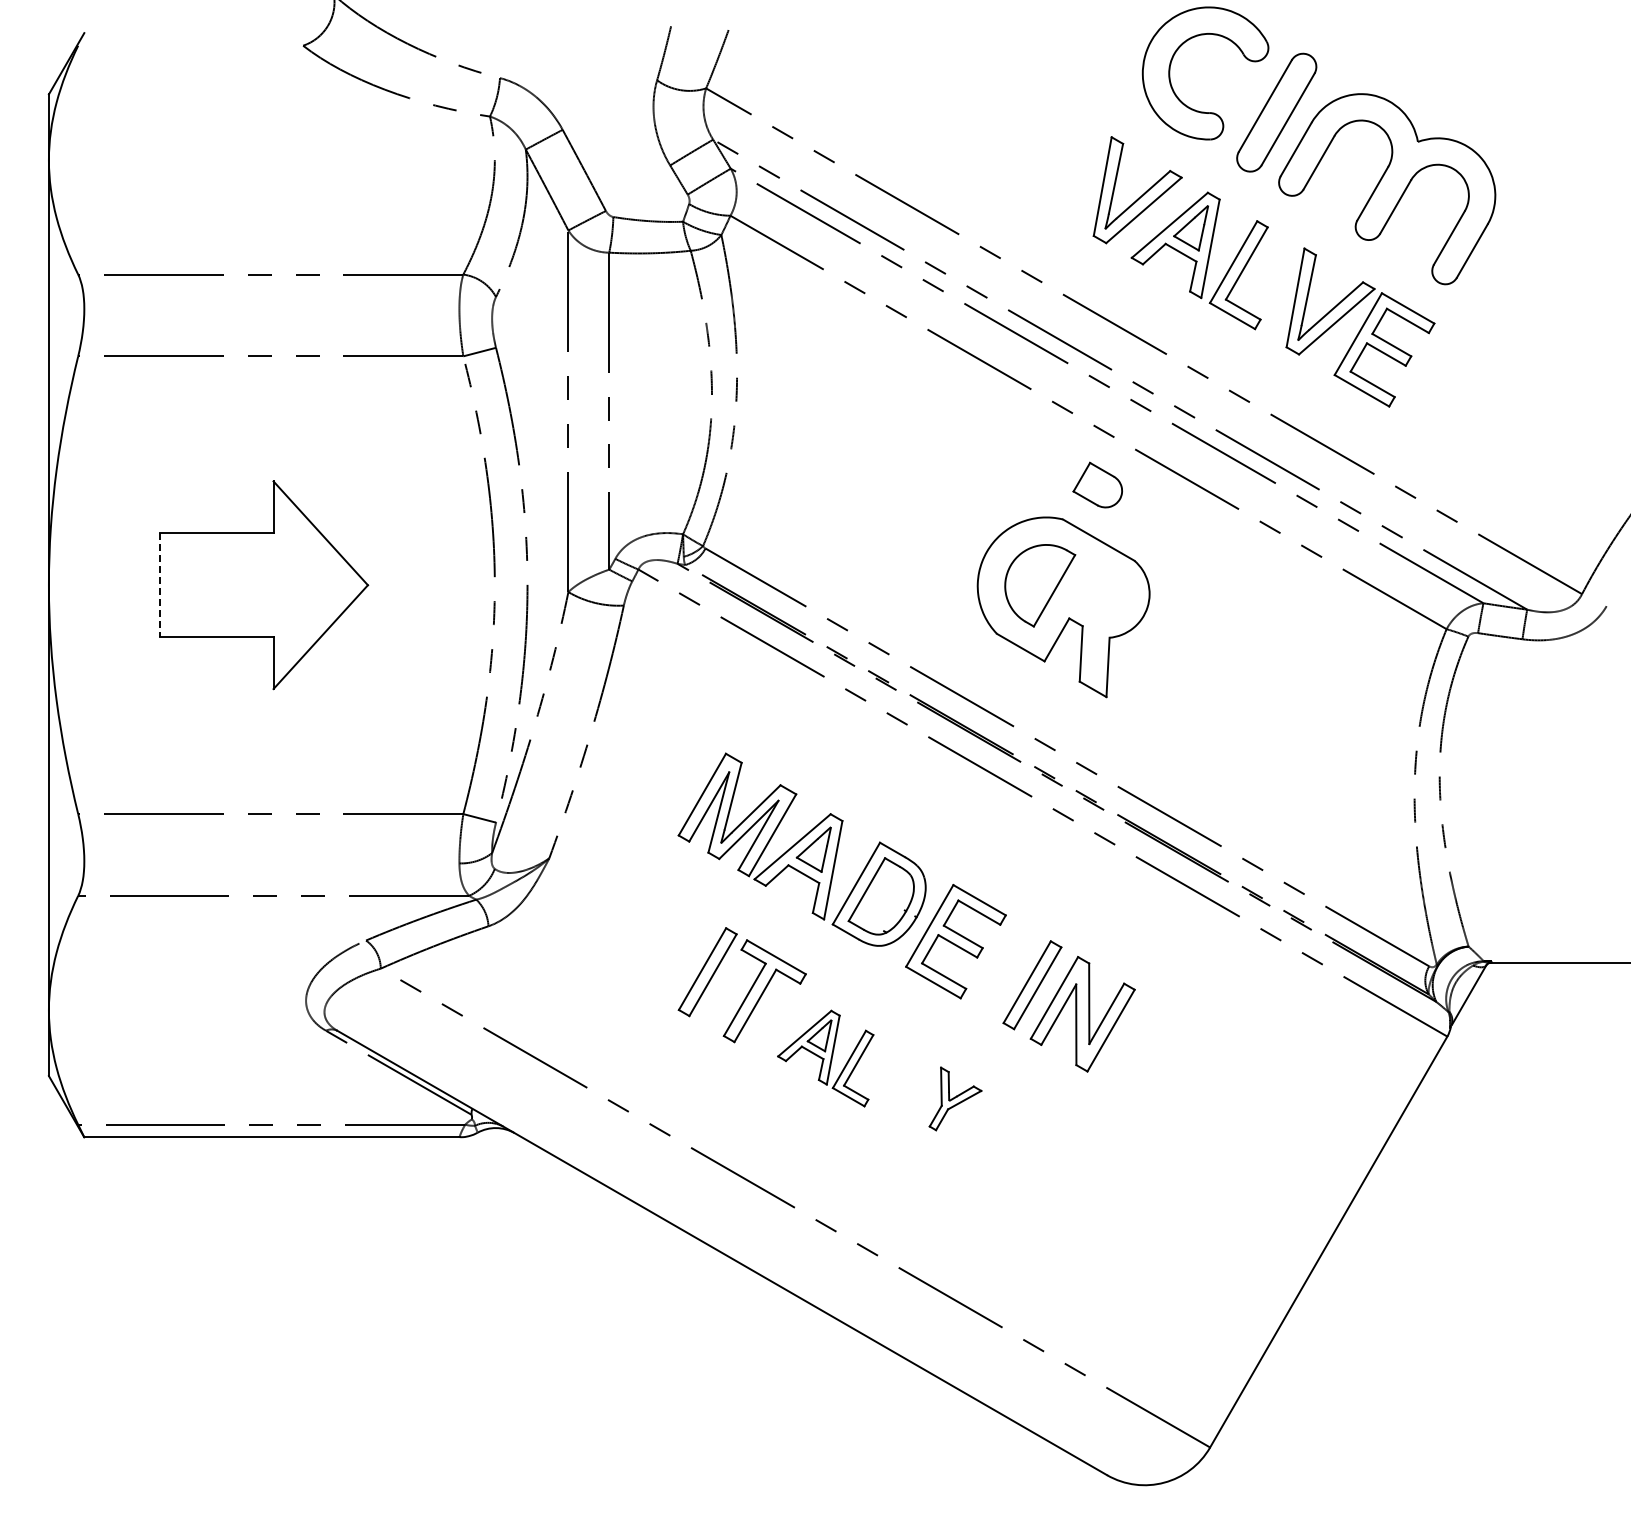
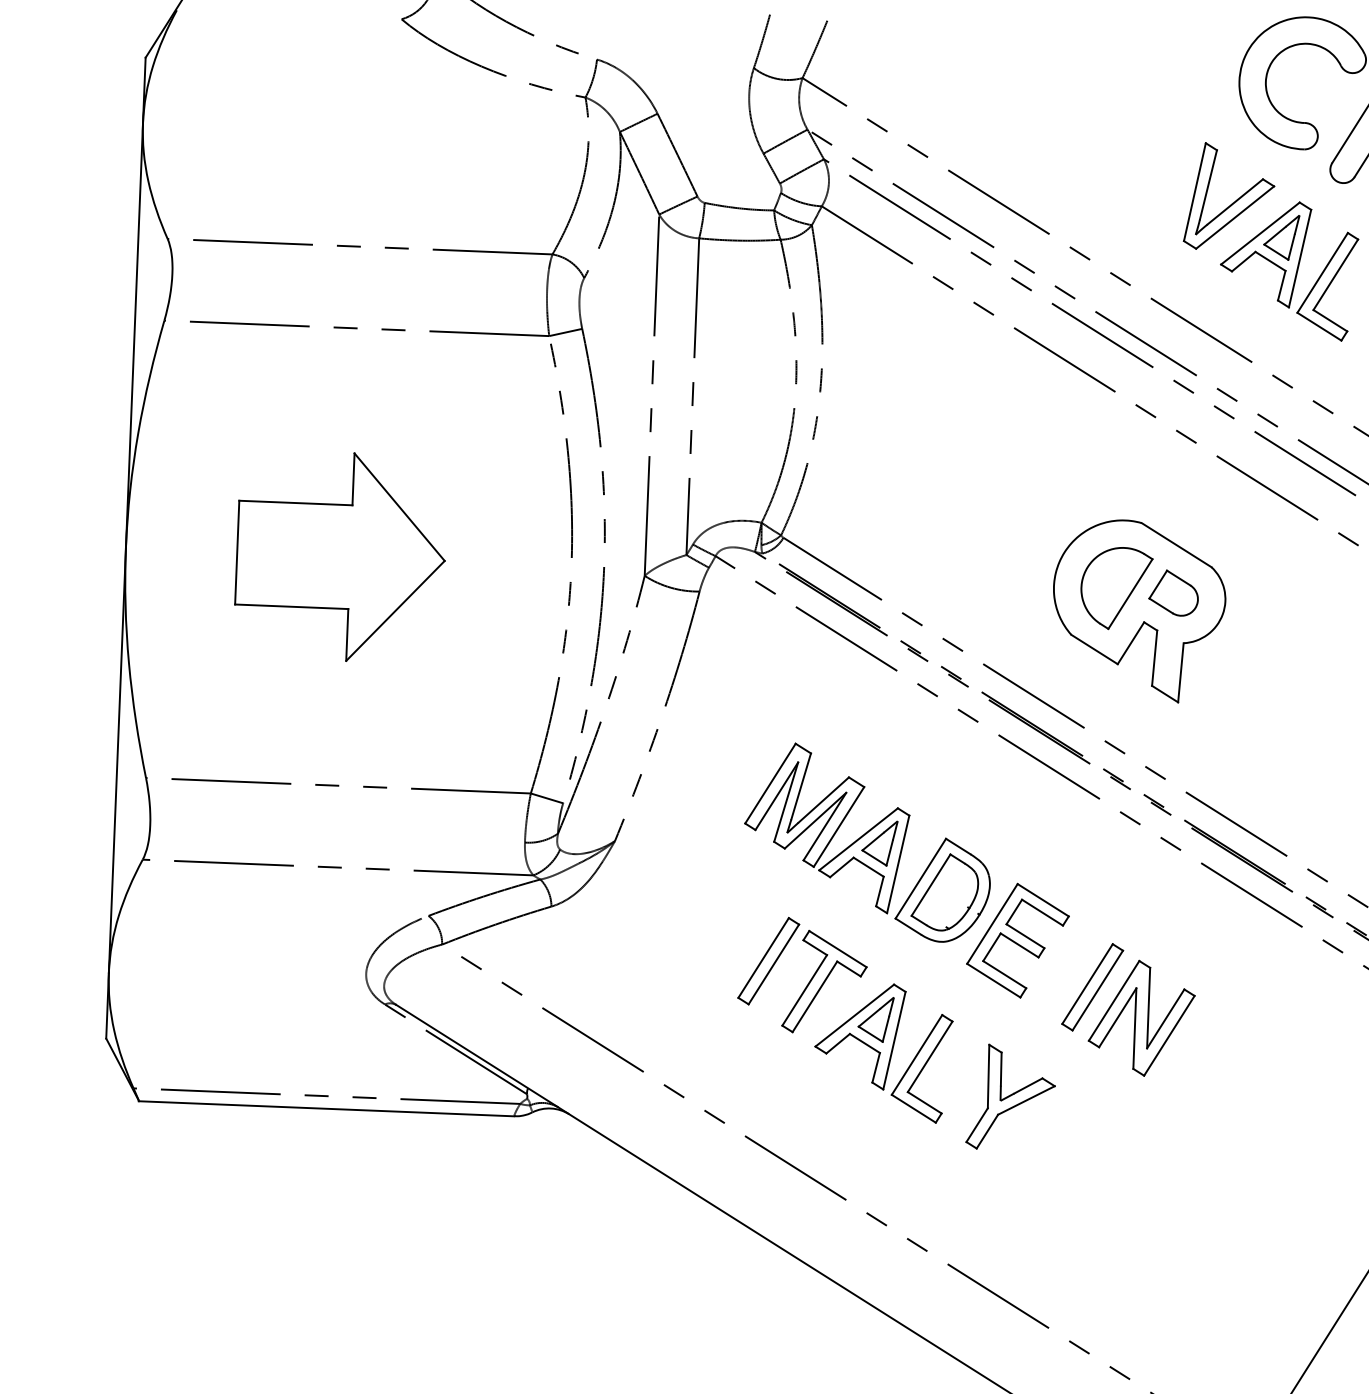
part: (1097, 484) -> (1173, 592), moved
line: (160, 585) -> (237, 552), dashed -> solid
part: (825, 1058) -> (882, 1052), size x1.43
part: (955, 1098) -> (1011, 1097), size x1.67

